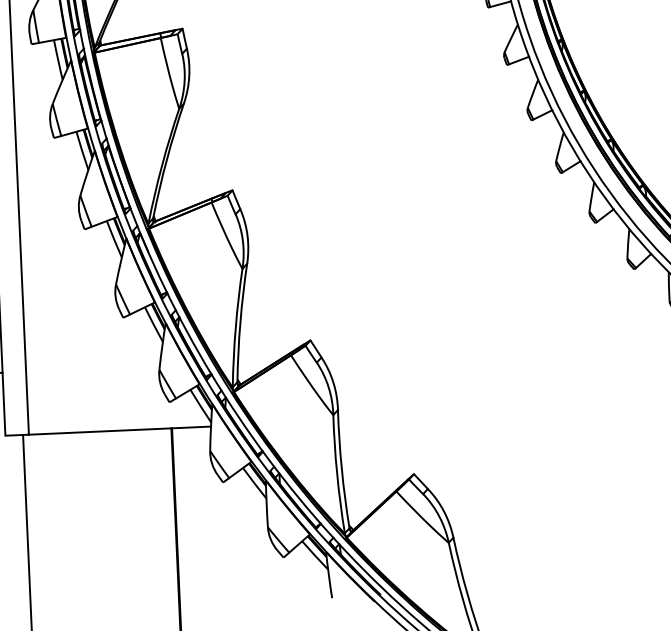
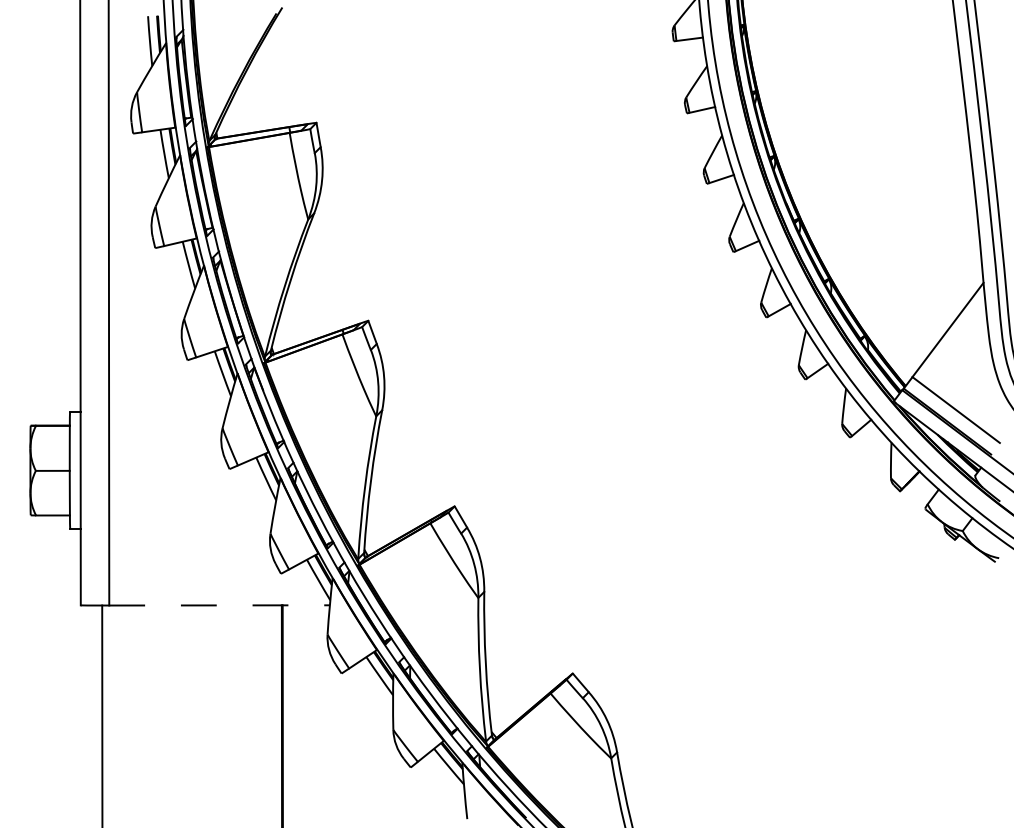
line: (120, 430) -> (220, 605), solid -> dashed

